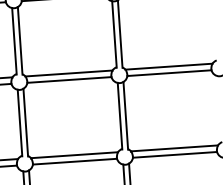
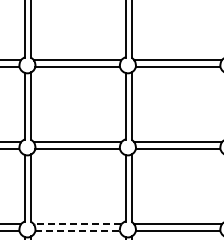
line: (74, 155) -> (77, 224), solid -> dashed
line: (75, 161) -> (78, 230), solid -> dashed

